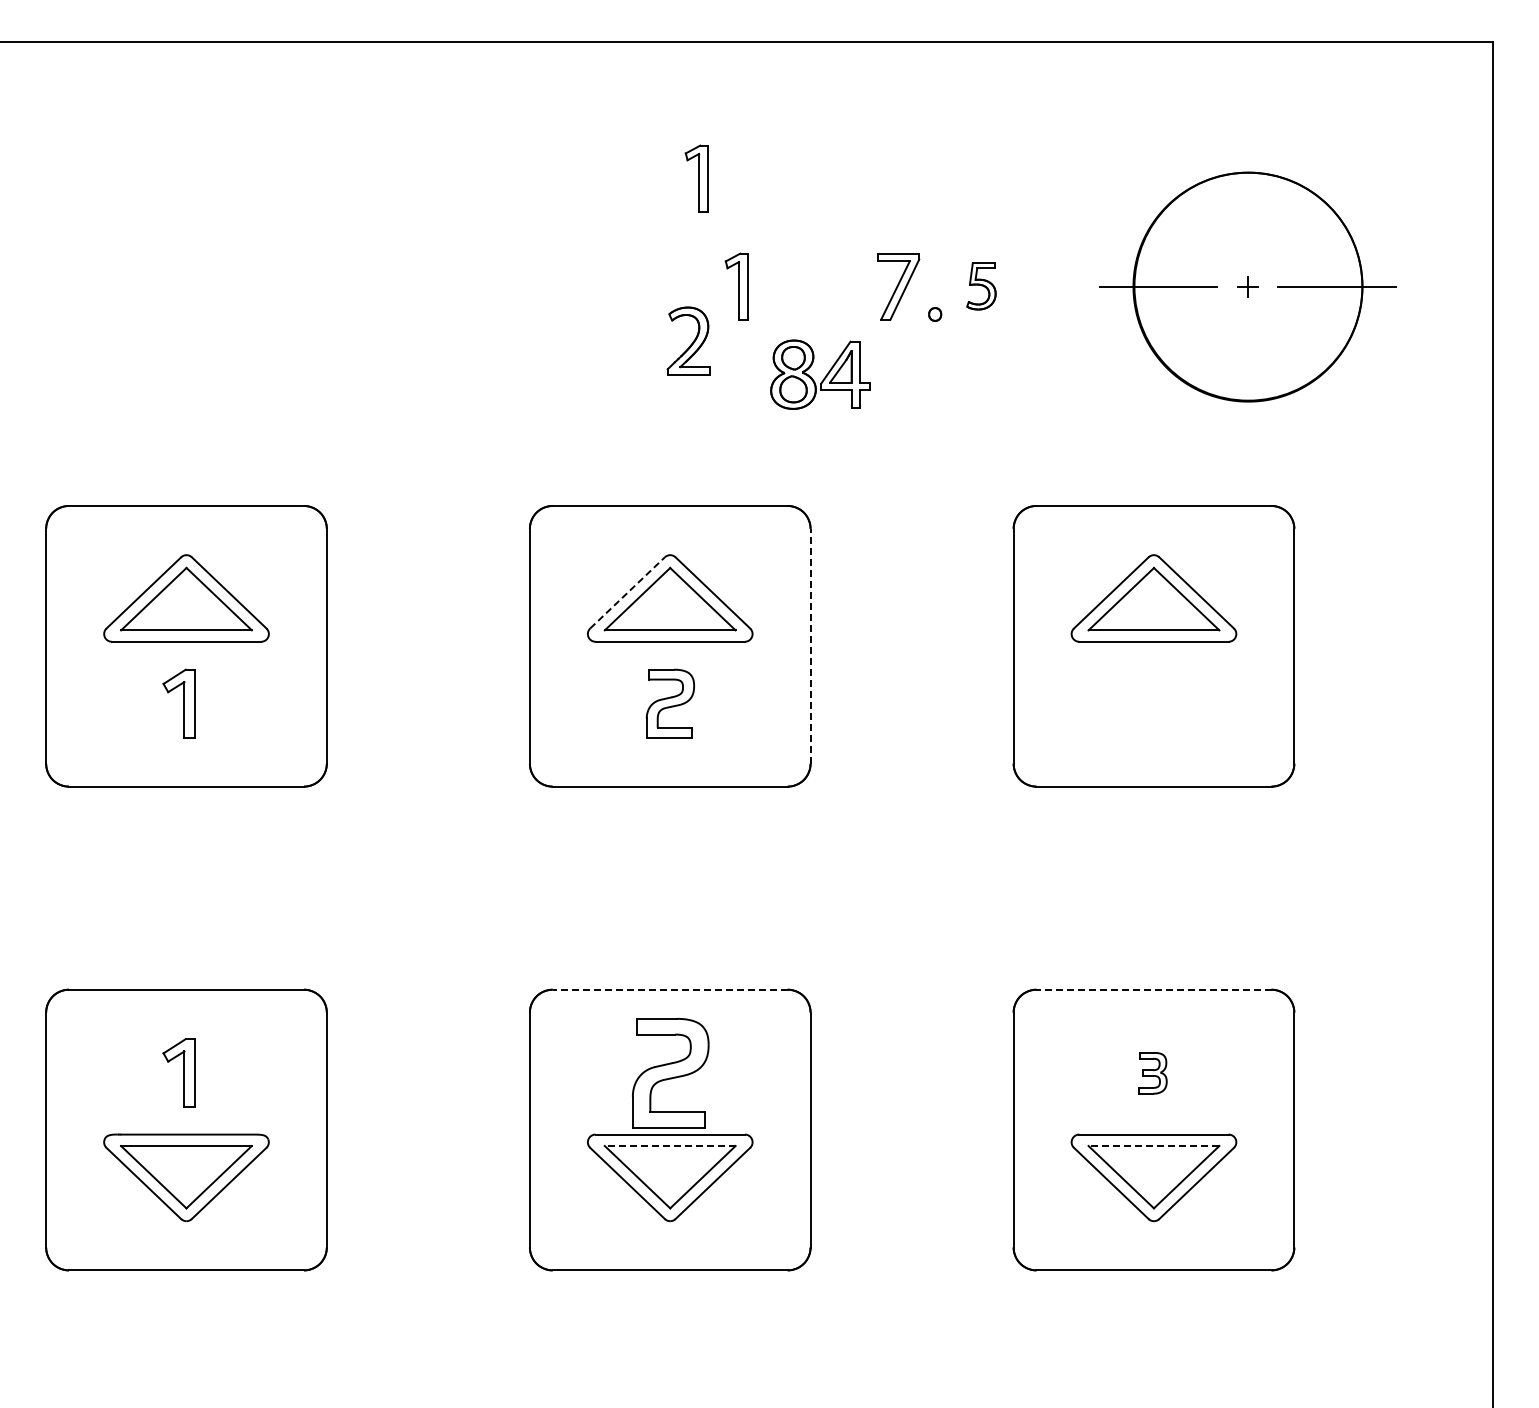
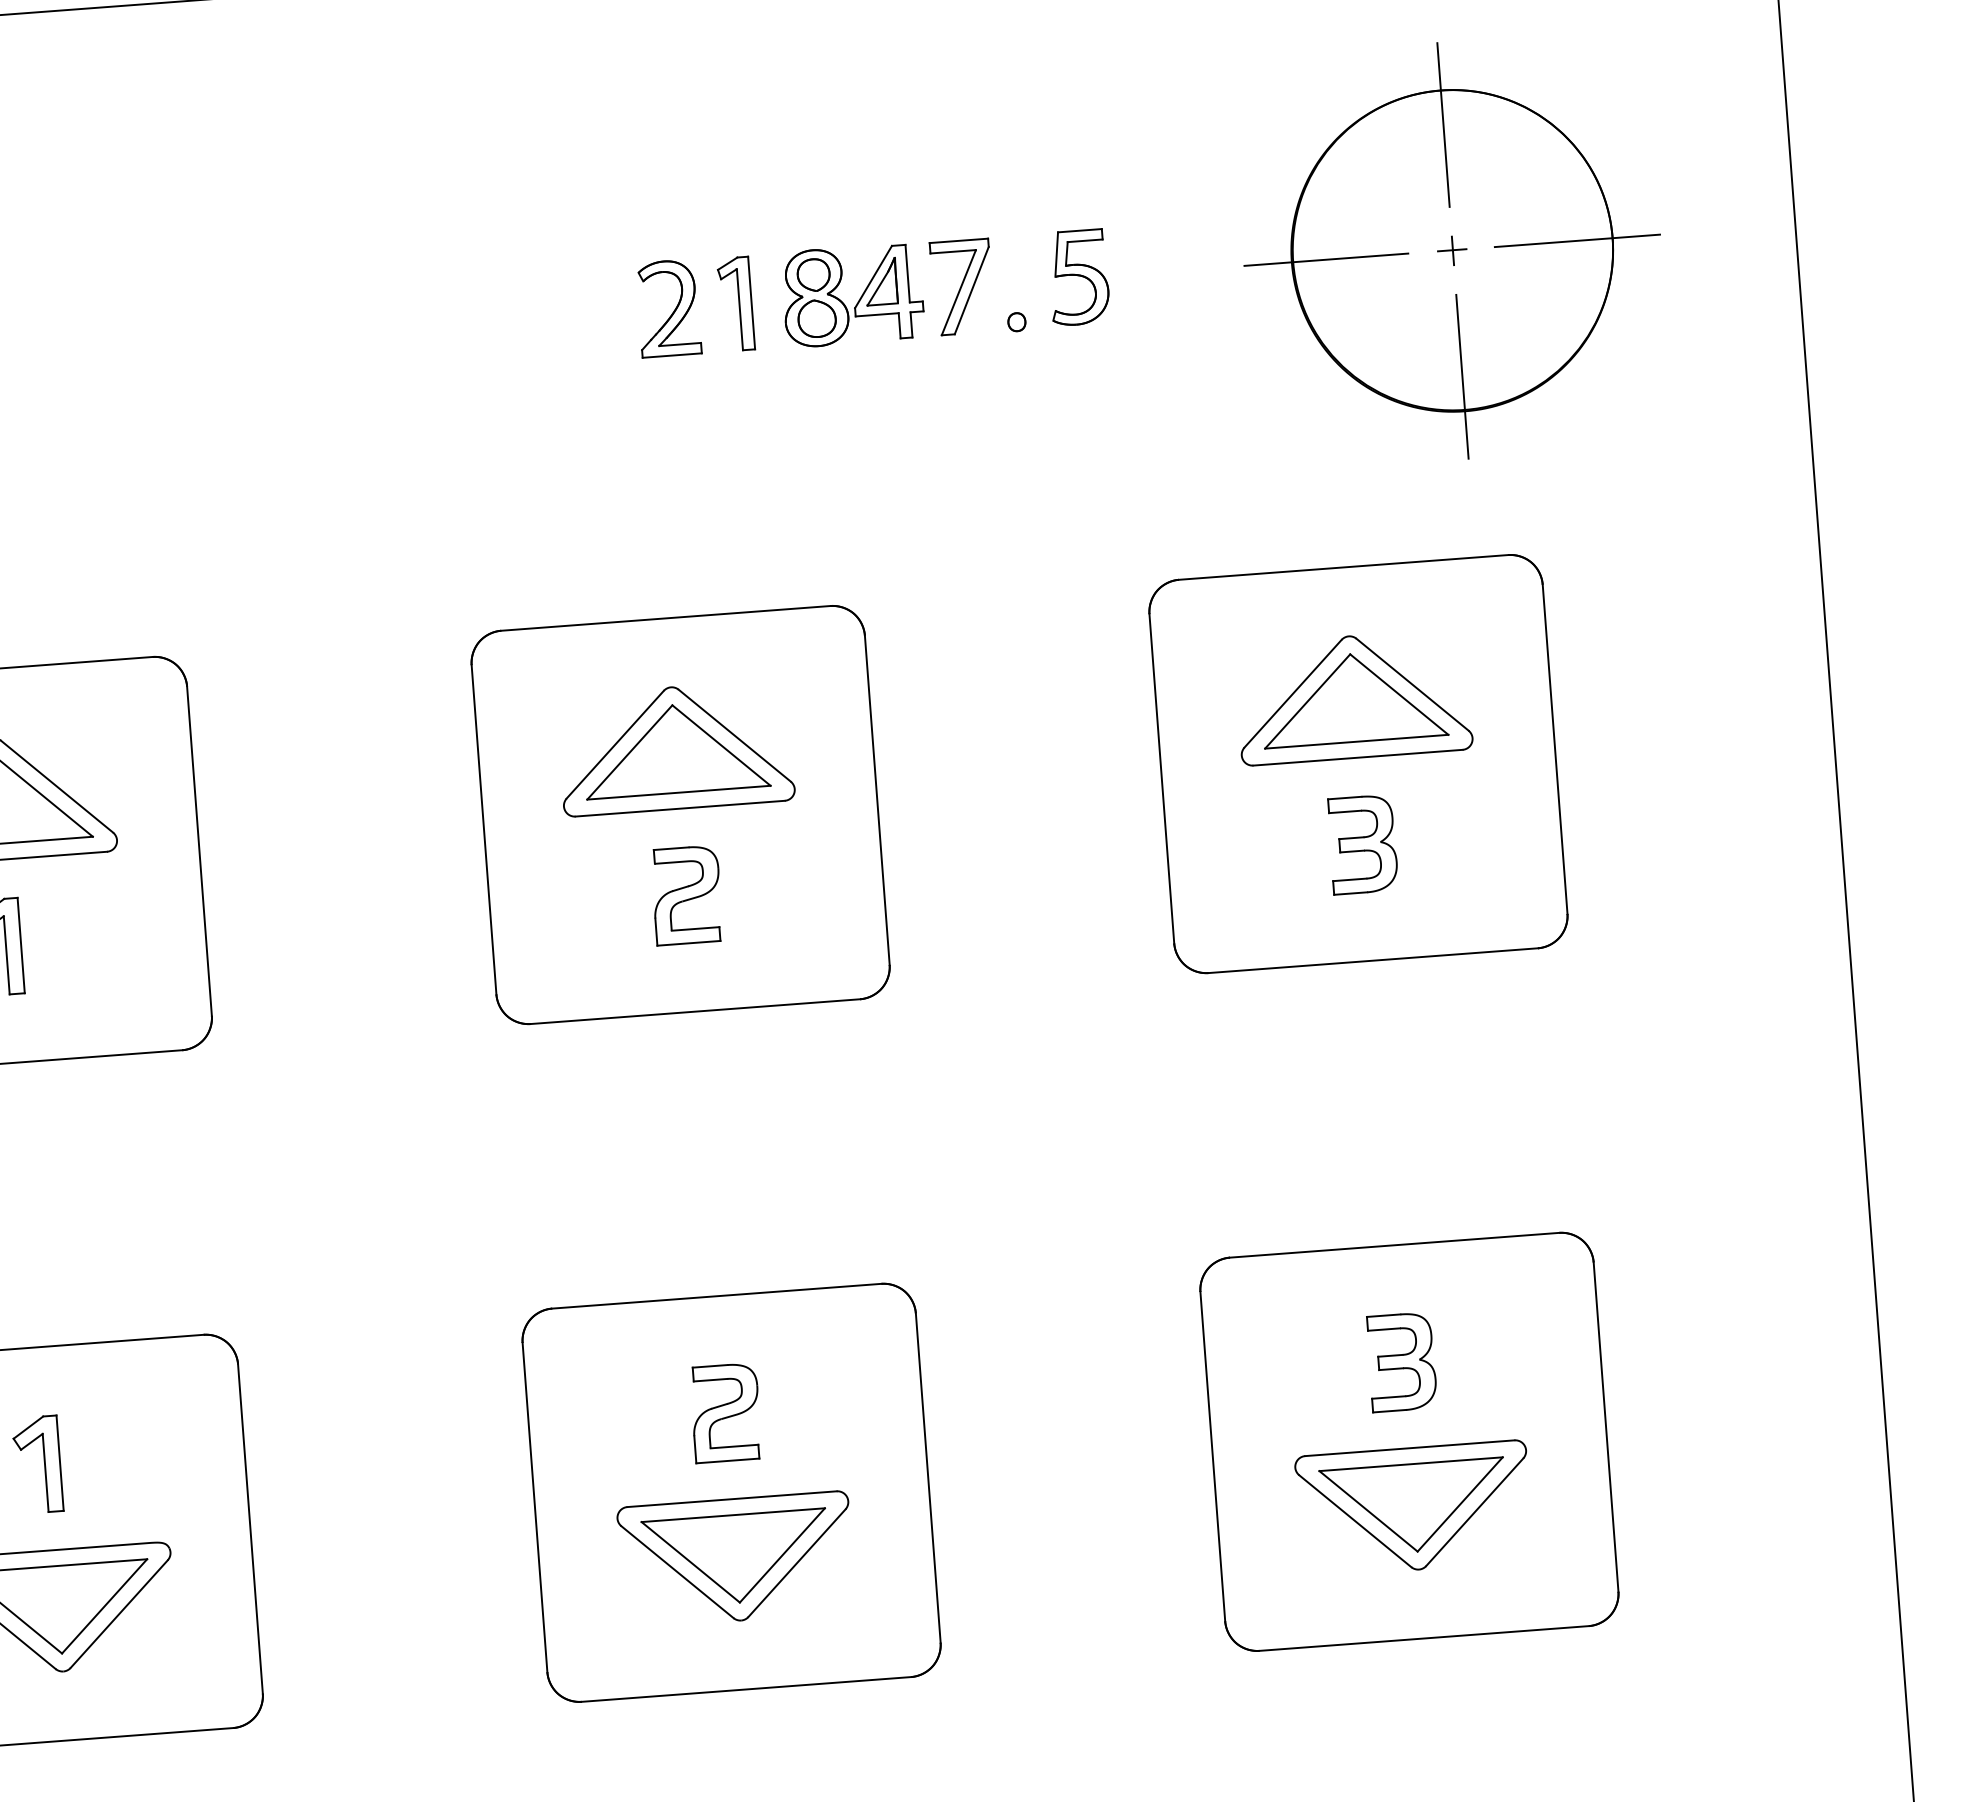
part: (696, 178) -> (668, 156), removed
line: (1248, 196) -> (1443, 123), added
part: (981, 286) -> (1078, 278), size x1.43
part: (688, 340) -> (668, 307), moved
part: (820, 374) -> (853, 295), moved
line: (1248, 376) -> (1462, 376), added
line: (627, 592) -> (615, 744), dashed -> solid
line: (810, 646) -> (877, 800), dashed -> solid
part: (1152, 703) -> (1362, 844), added
line: (670, 989) -> (717, 1295), dashed -> solid
line: (1153, 989) -> (1393, 1244), dashed -> solid
part: (669, 1072) -> (724, 1412), size x0.62
part: (1152, 1073) -> (1401, 1362), size x1.67
line: (669, 1146) -> (732, 1515), dashed -> solid
line: (1153, 1146) -> (1410, 1464), dashed -> solid

